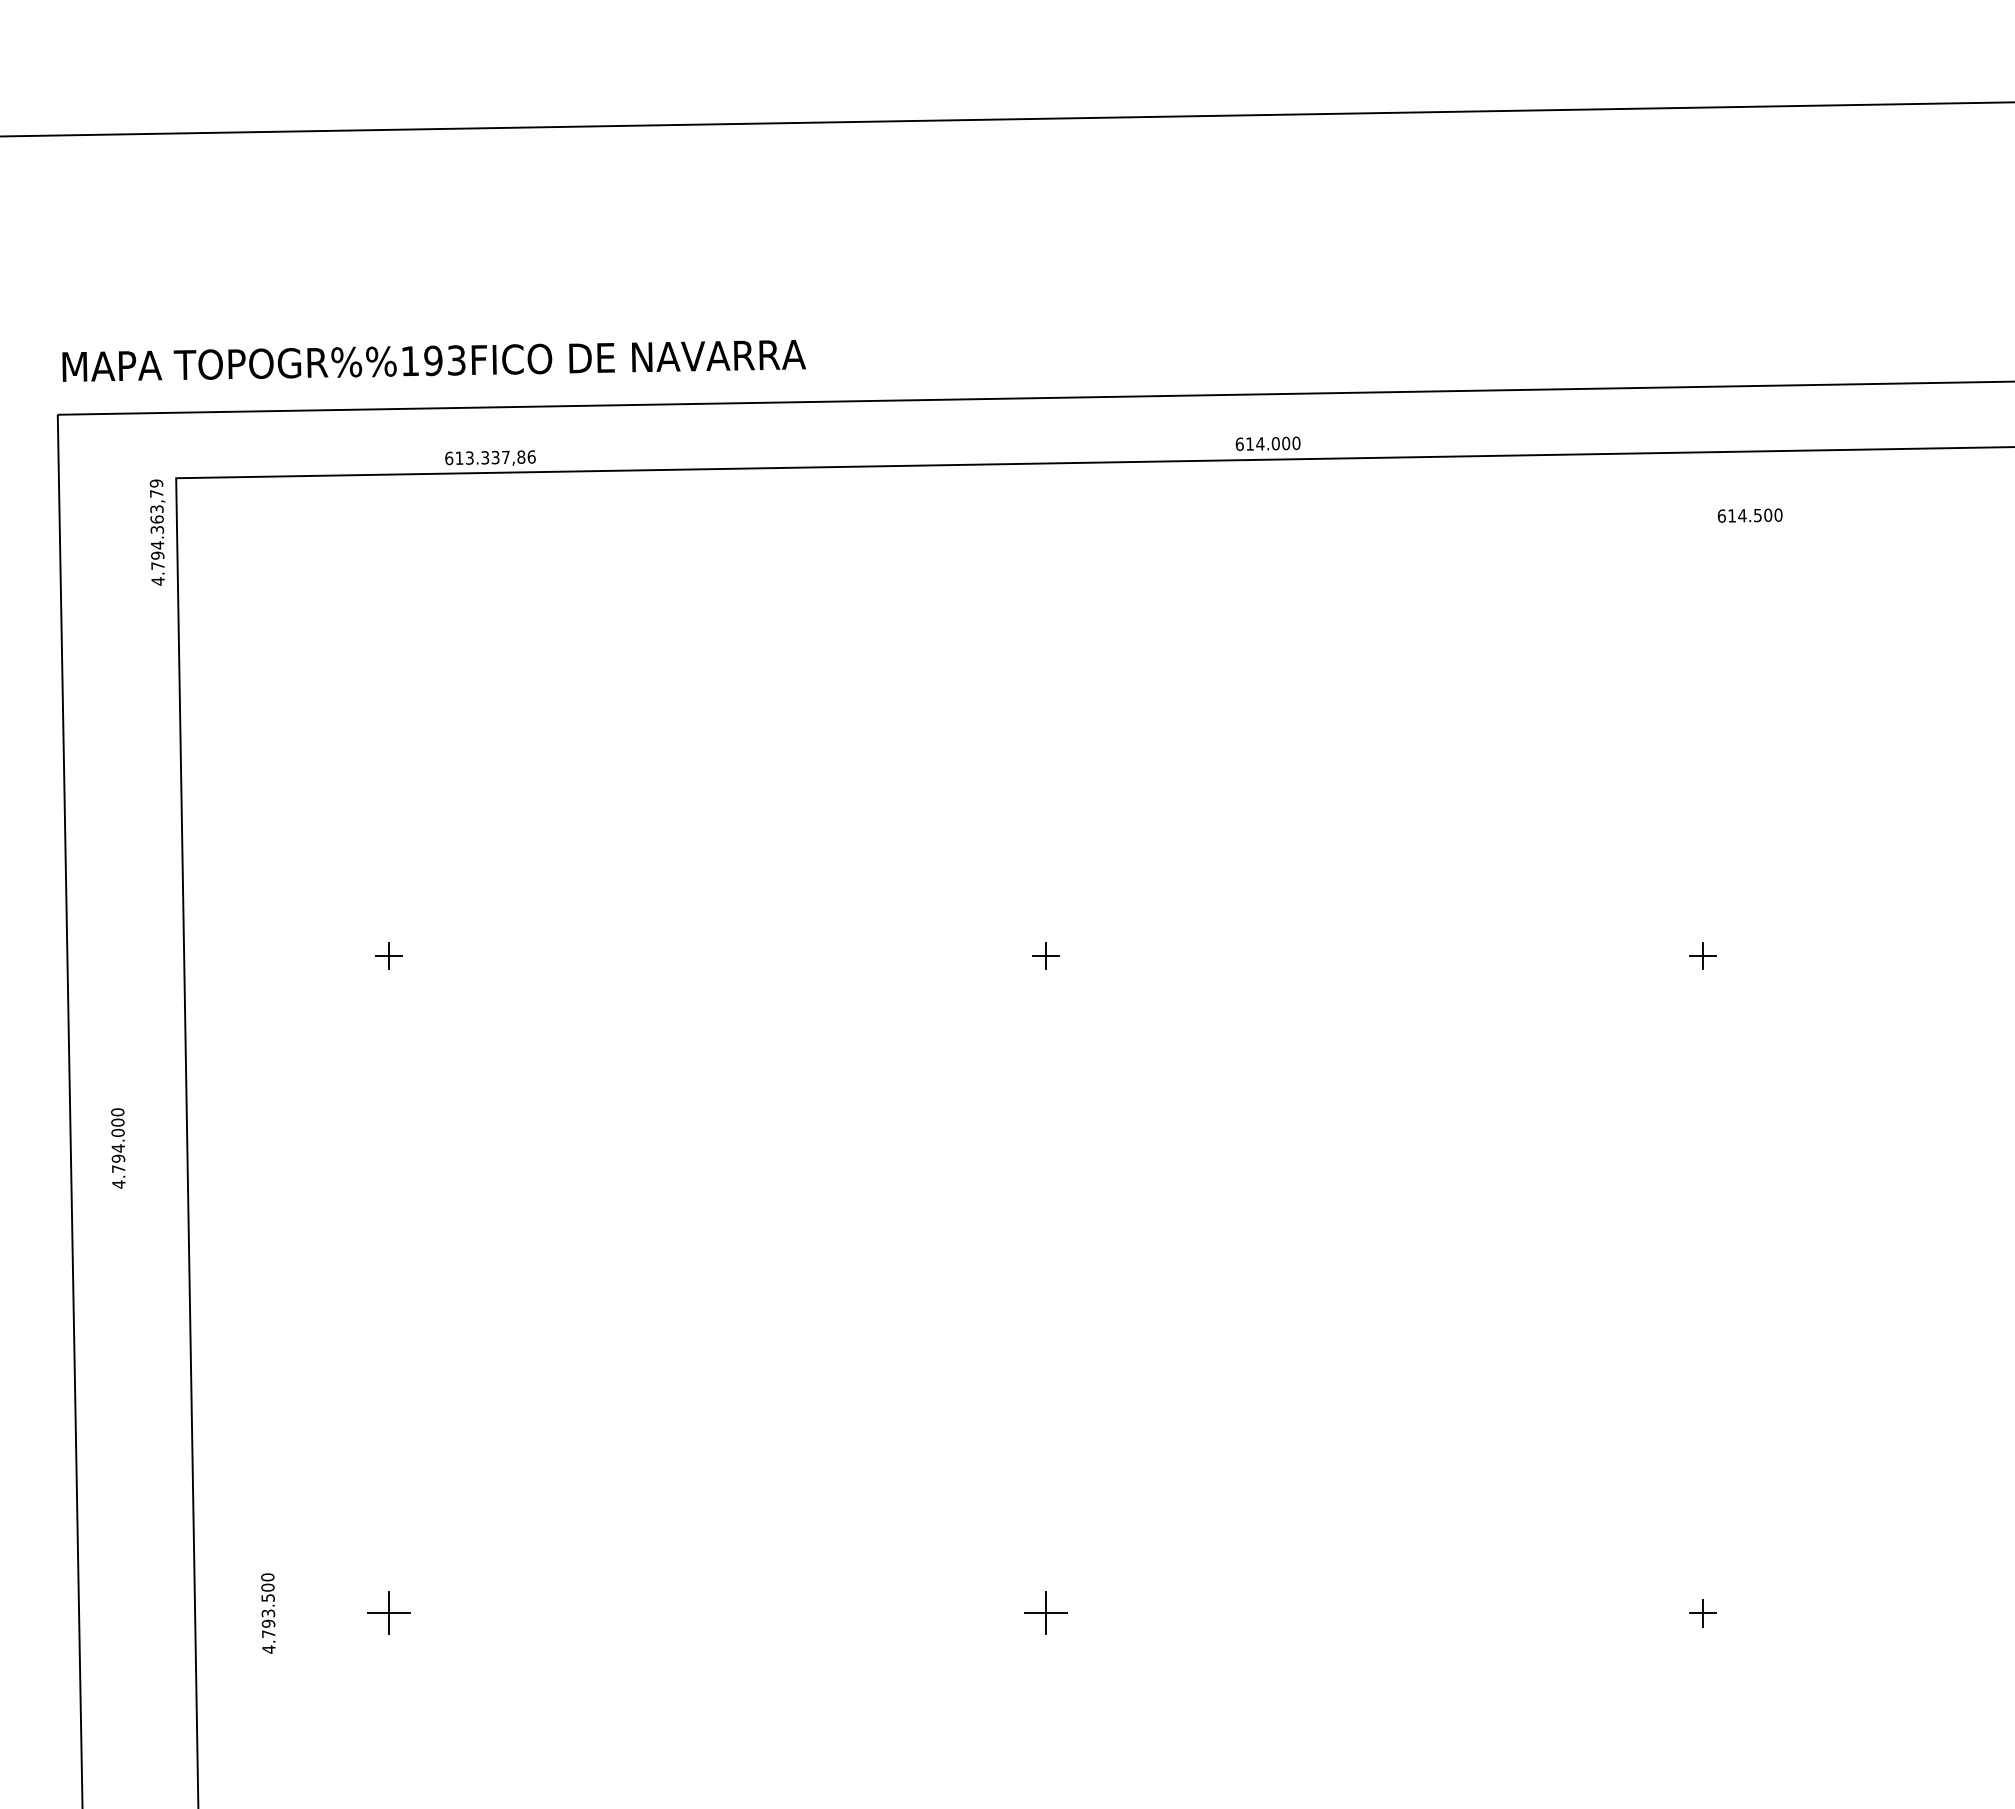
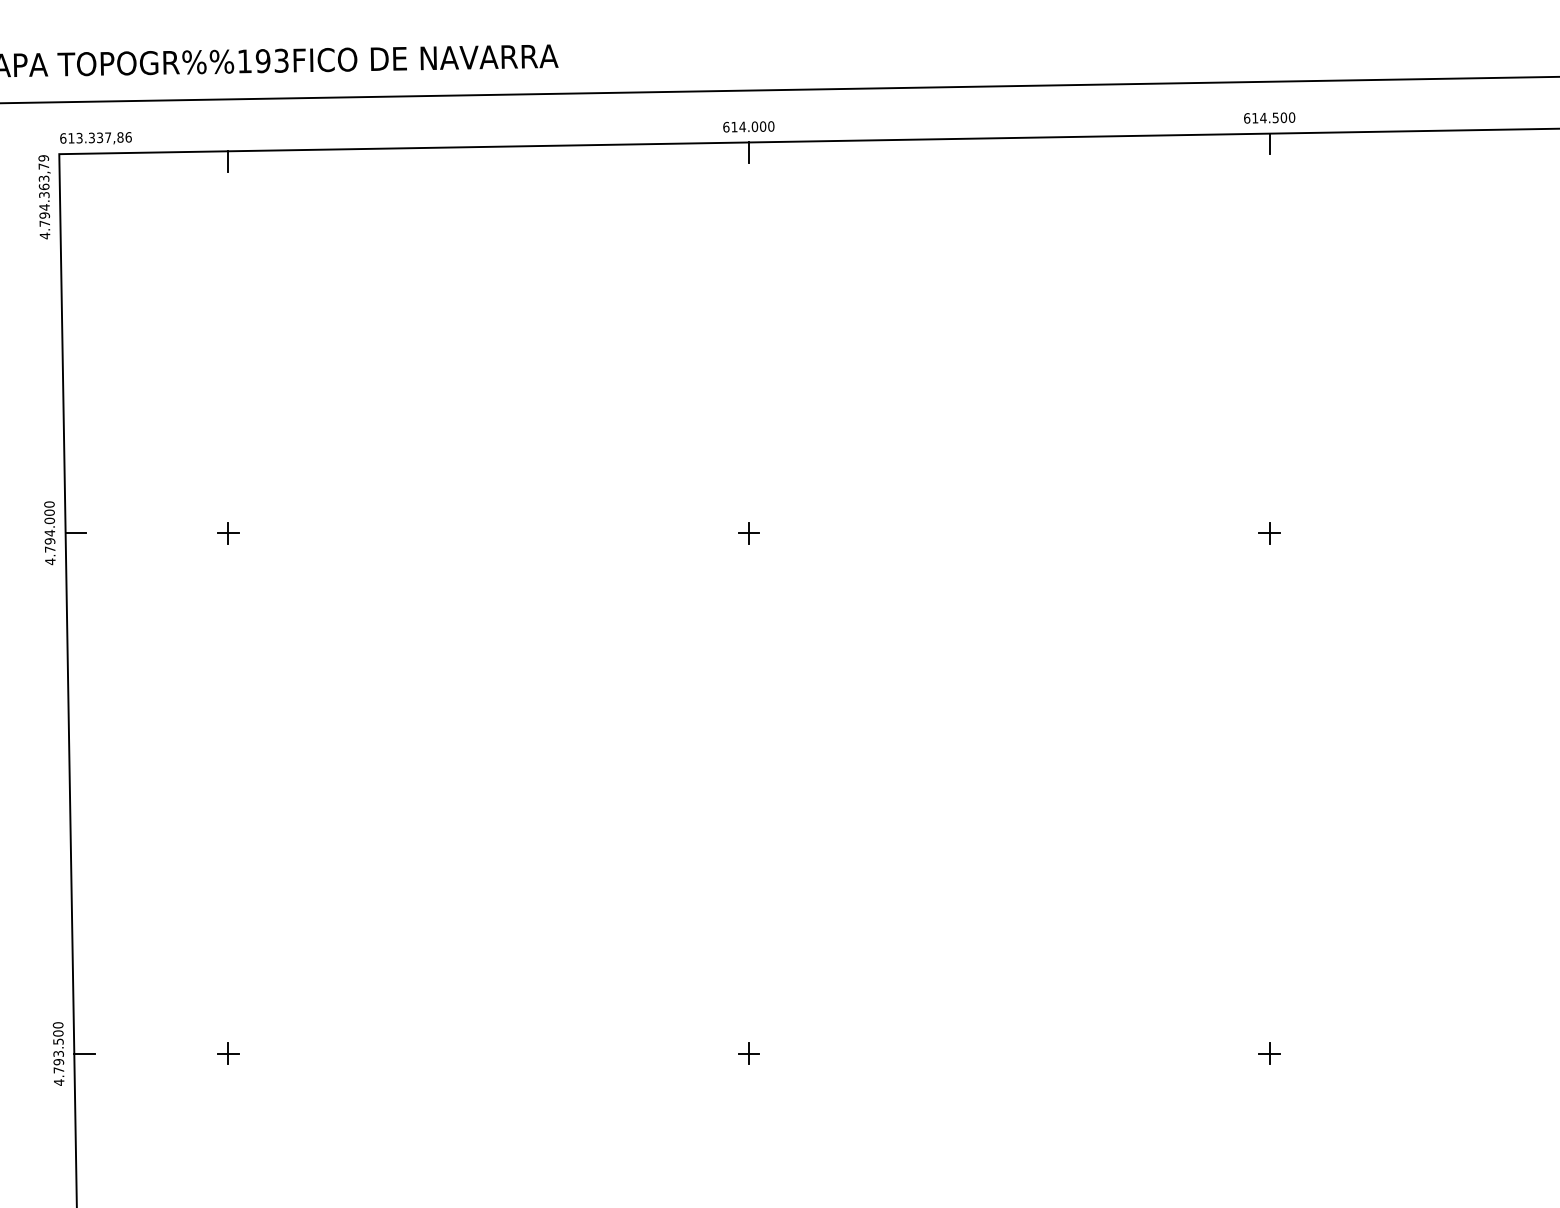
text: (1267, 443) -> (748, 126), moved
text: (490, 457) -> (96, 137), moved
line: (1703, 465) -> (1269, 144), added
line: (1046, 476) -> (749, 152), added
line: (389, 487) -> (228, 161), added
text: (1749, 515) -> (1269, 117), moved
line: (197, 956) -> (76, 533), added
text: (118, 1148) -> (50, 533), moved
line: (208, 1613) -> (84, 1053), added
text: (268, 1613) -> (58, 1053), moved
part: (388, 1613) -> (227, 1053), size x0.62
part: (1045, 1613) -> (748, 1053), size x0.62

